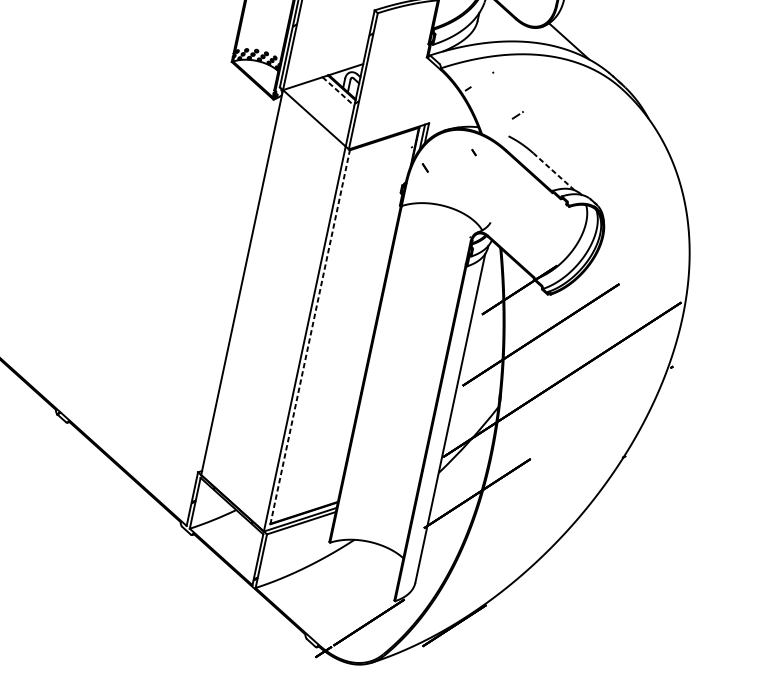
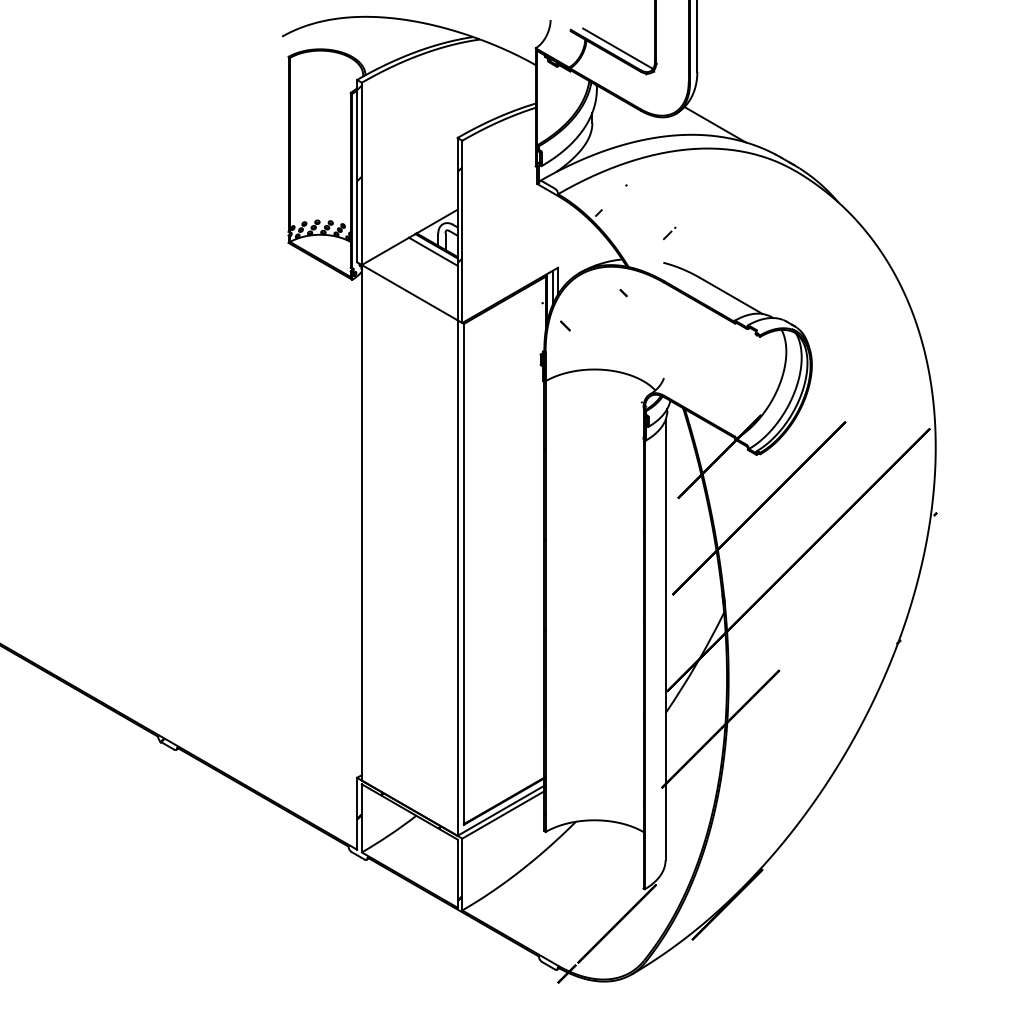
line: (338, 91) -> (433, 251), dashed -> solid
line: (554, 171) -> (731, 295), dashed -> solid
line: (309, 336) -> (463, 573), dashed -> solid

